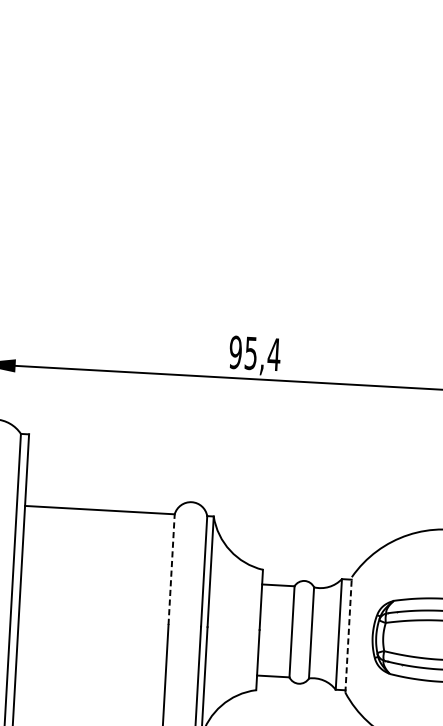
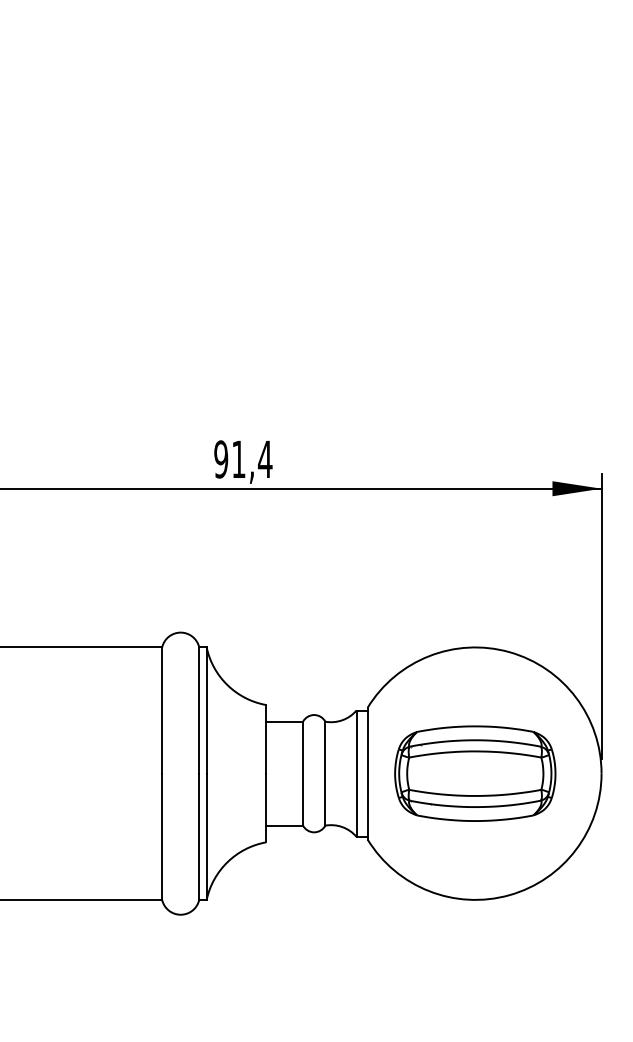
text: (250, 353) -> (238, 459), 95,4 -> 91,4
line: (171, 569) -> (162, 710), dashed -> solid
line: (348, 634) -> (367, 773), dashed -> solid

